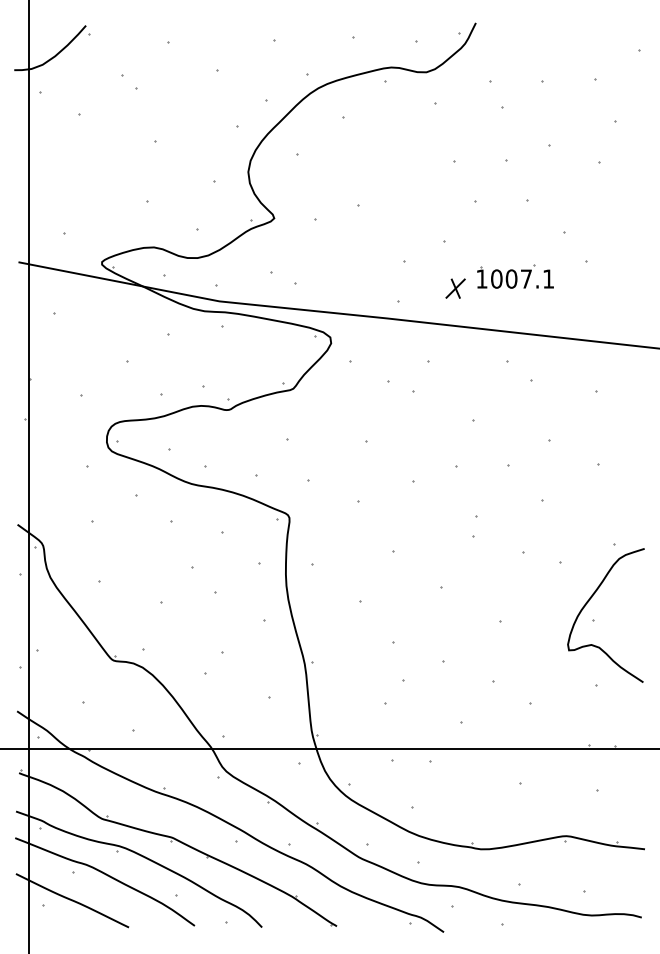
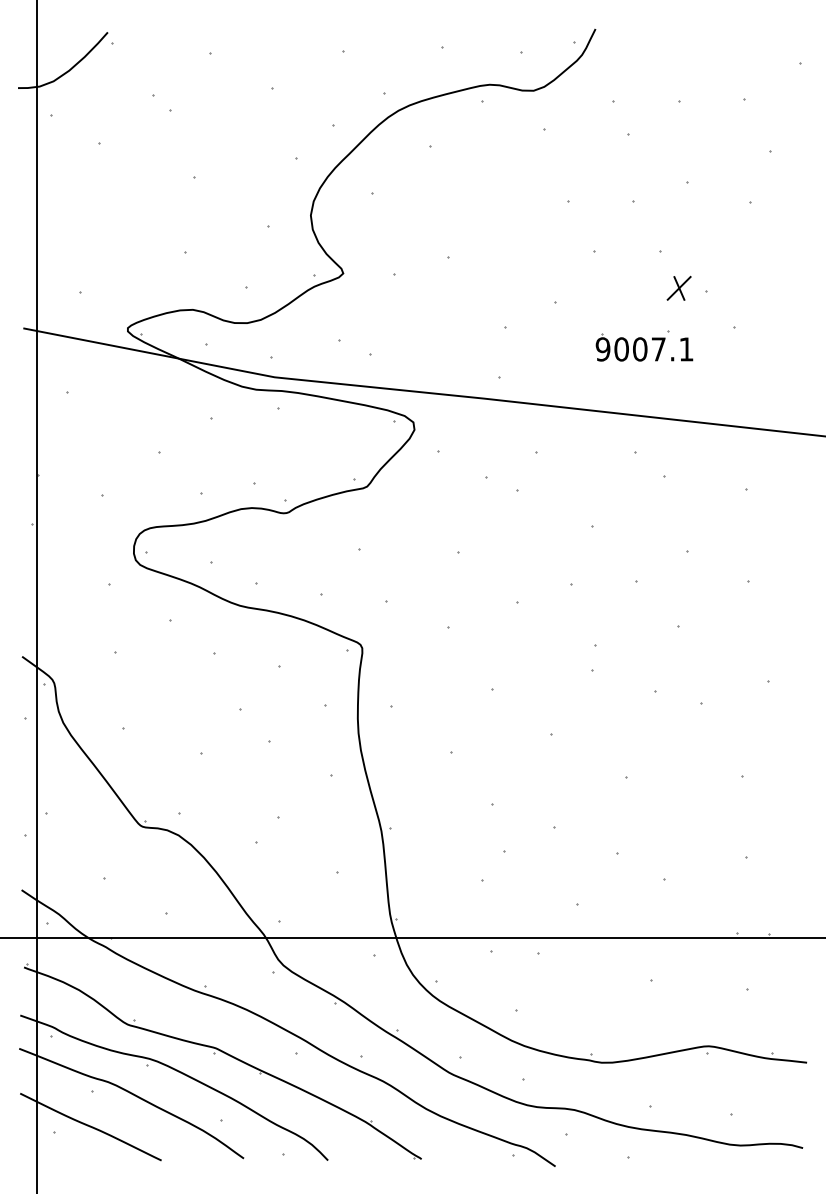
text: (481, 279) -> (602, 349), 1007.1 -> 9007.1
part: (455, 287) -> (678, 287), moved
curve: (589, 601) -> (737, 752), removed

